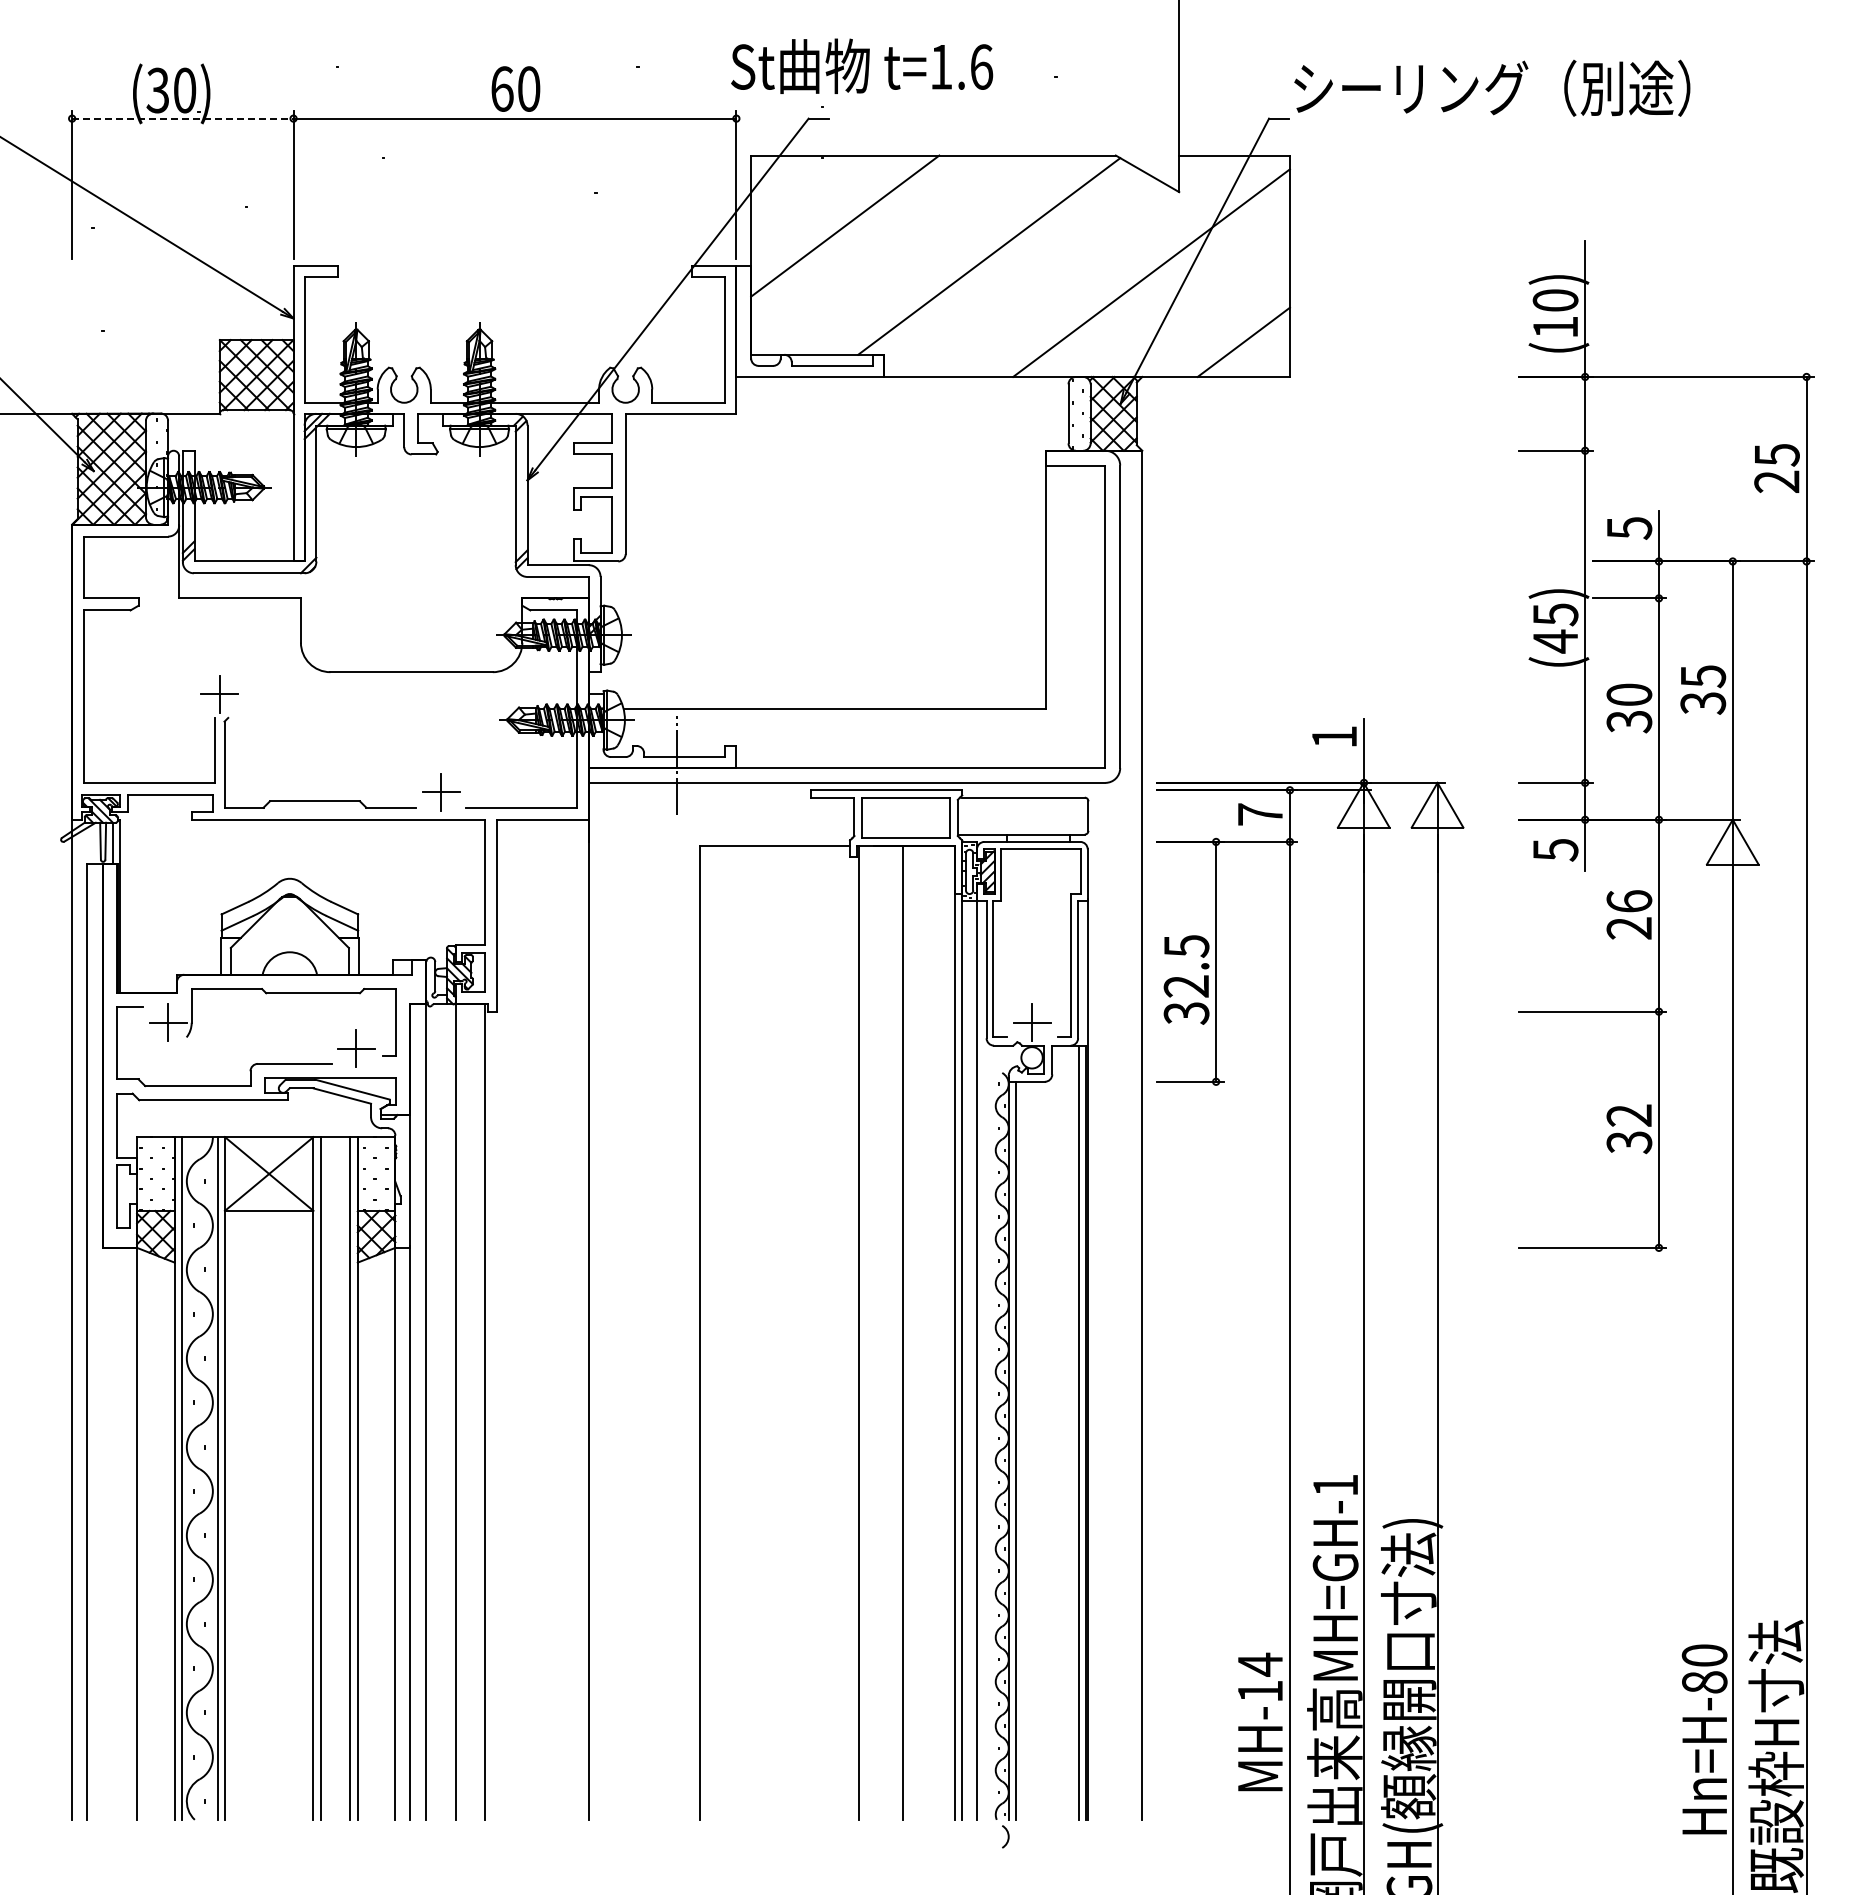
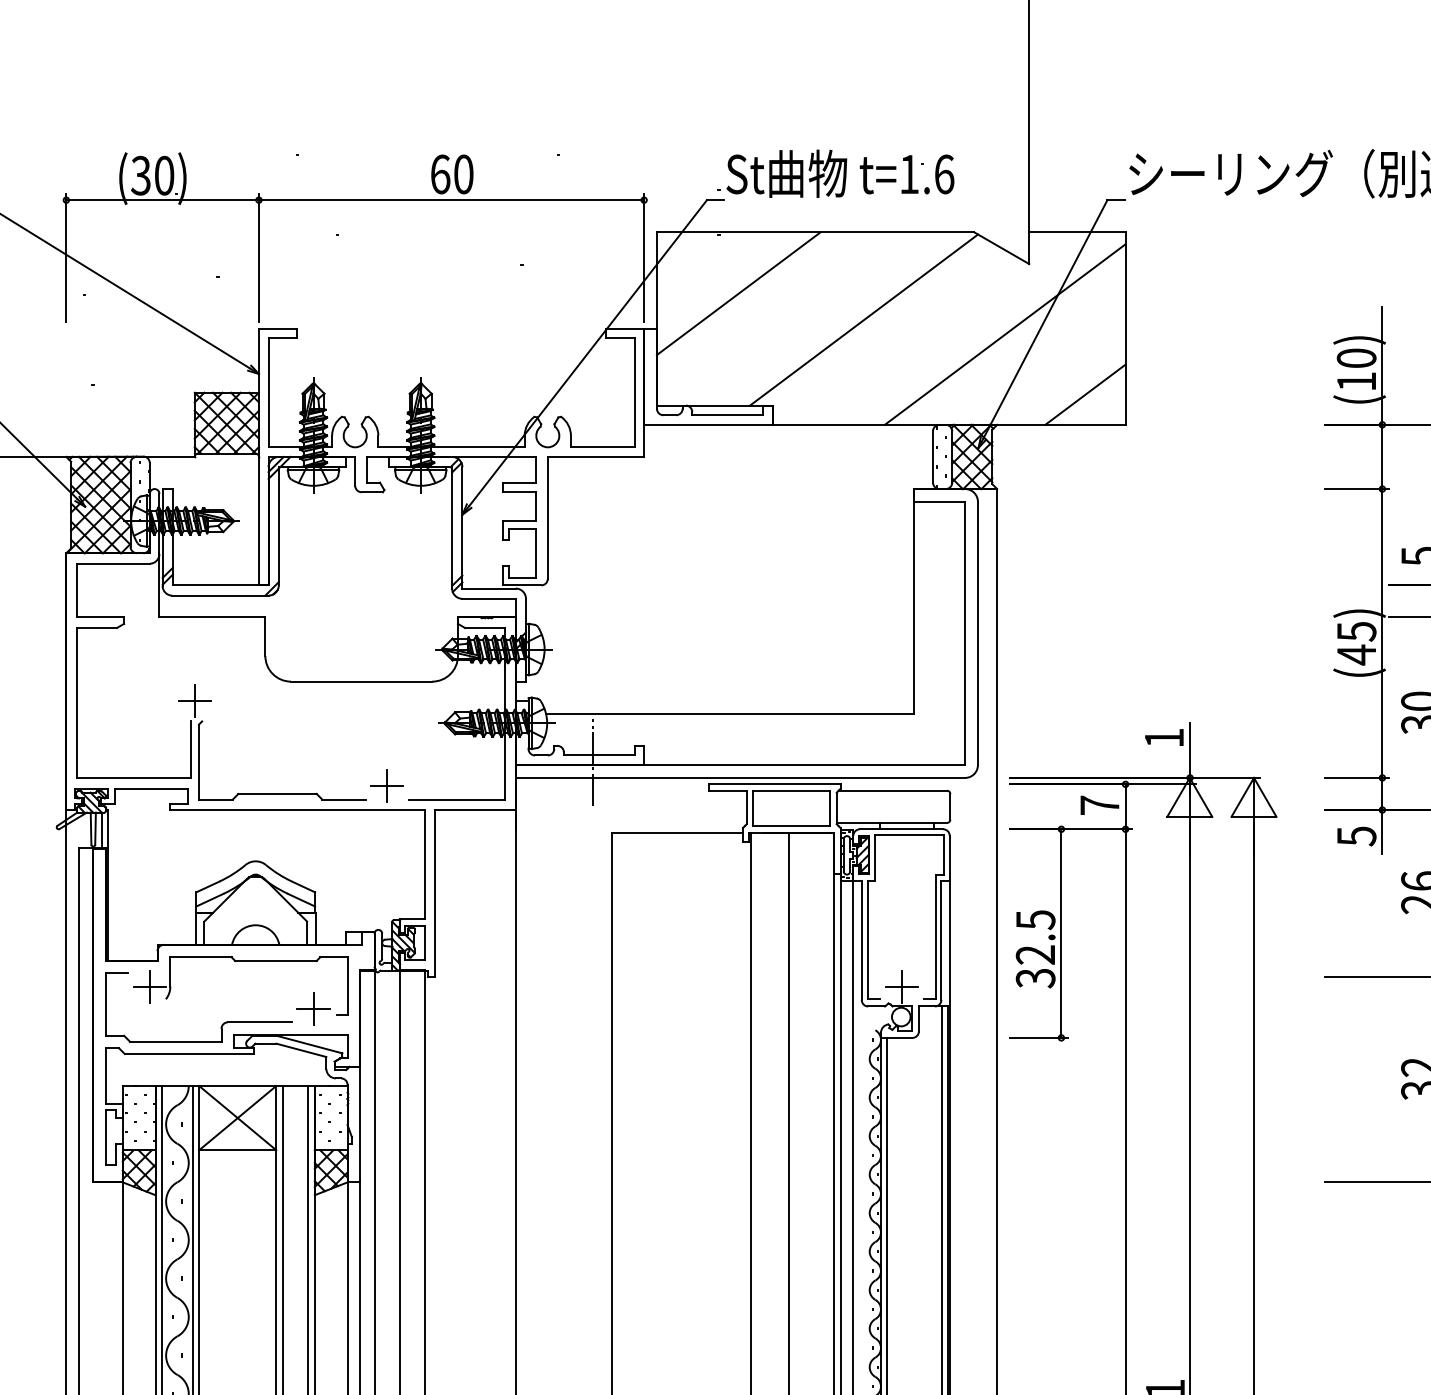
text: (862, 65) -> (840, 173), moved
line: (182, 118) -> (162, 200), dashed -> solid

